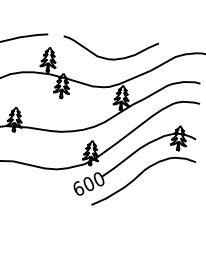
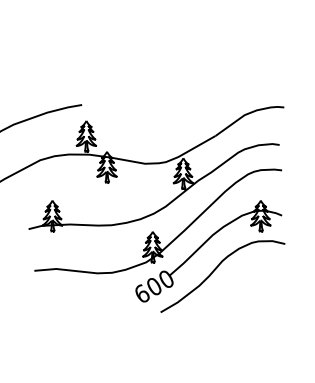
curve: (108, 58) -> (161, 126), removed

